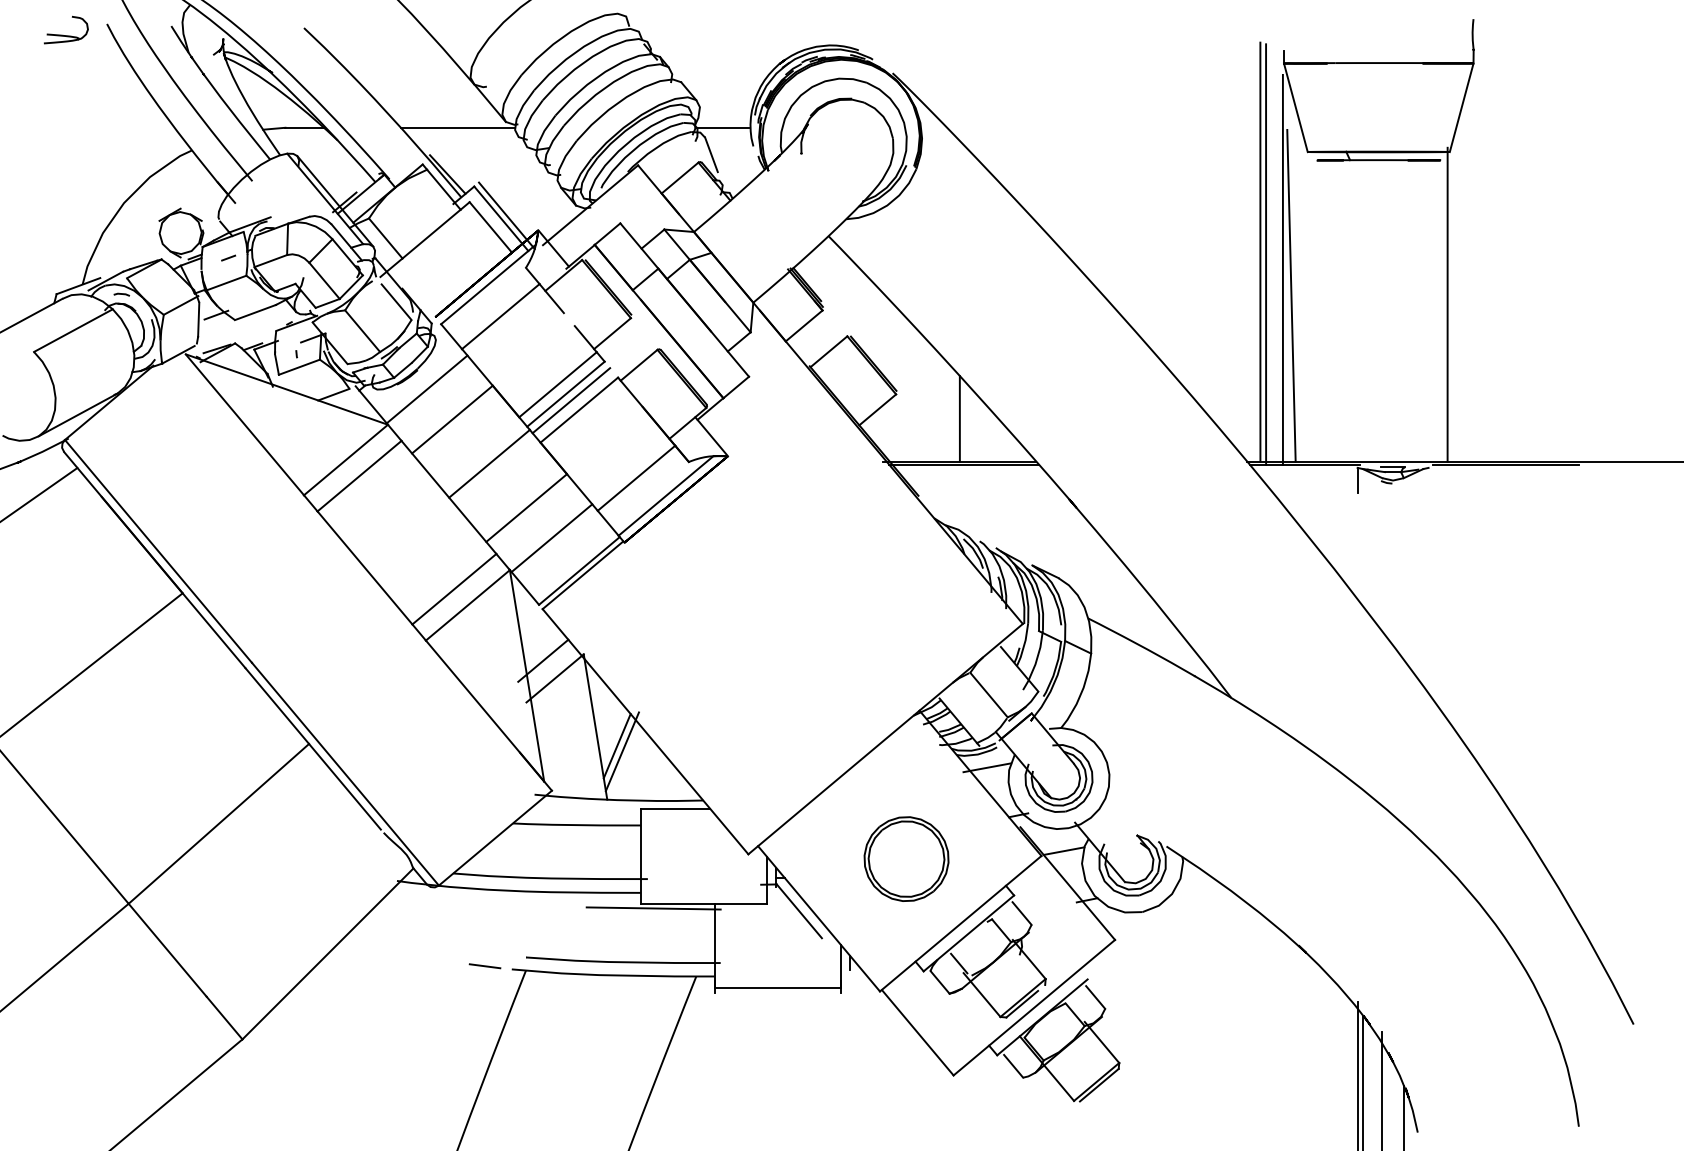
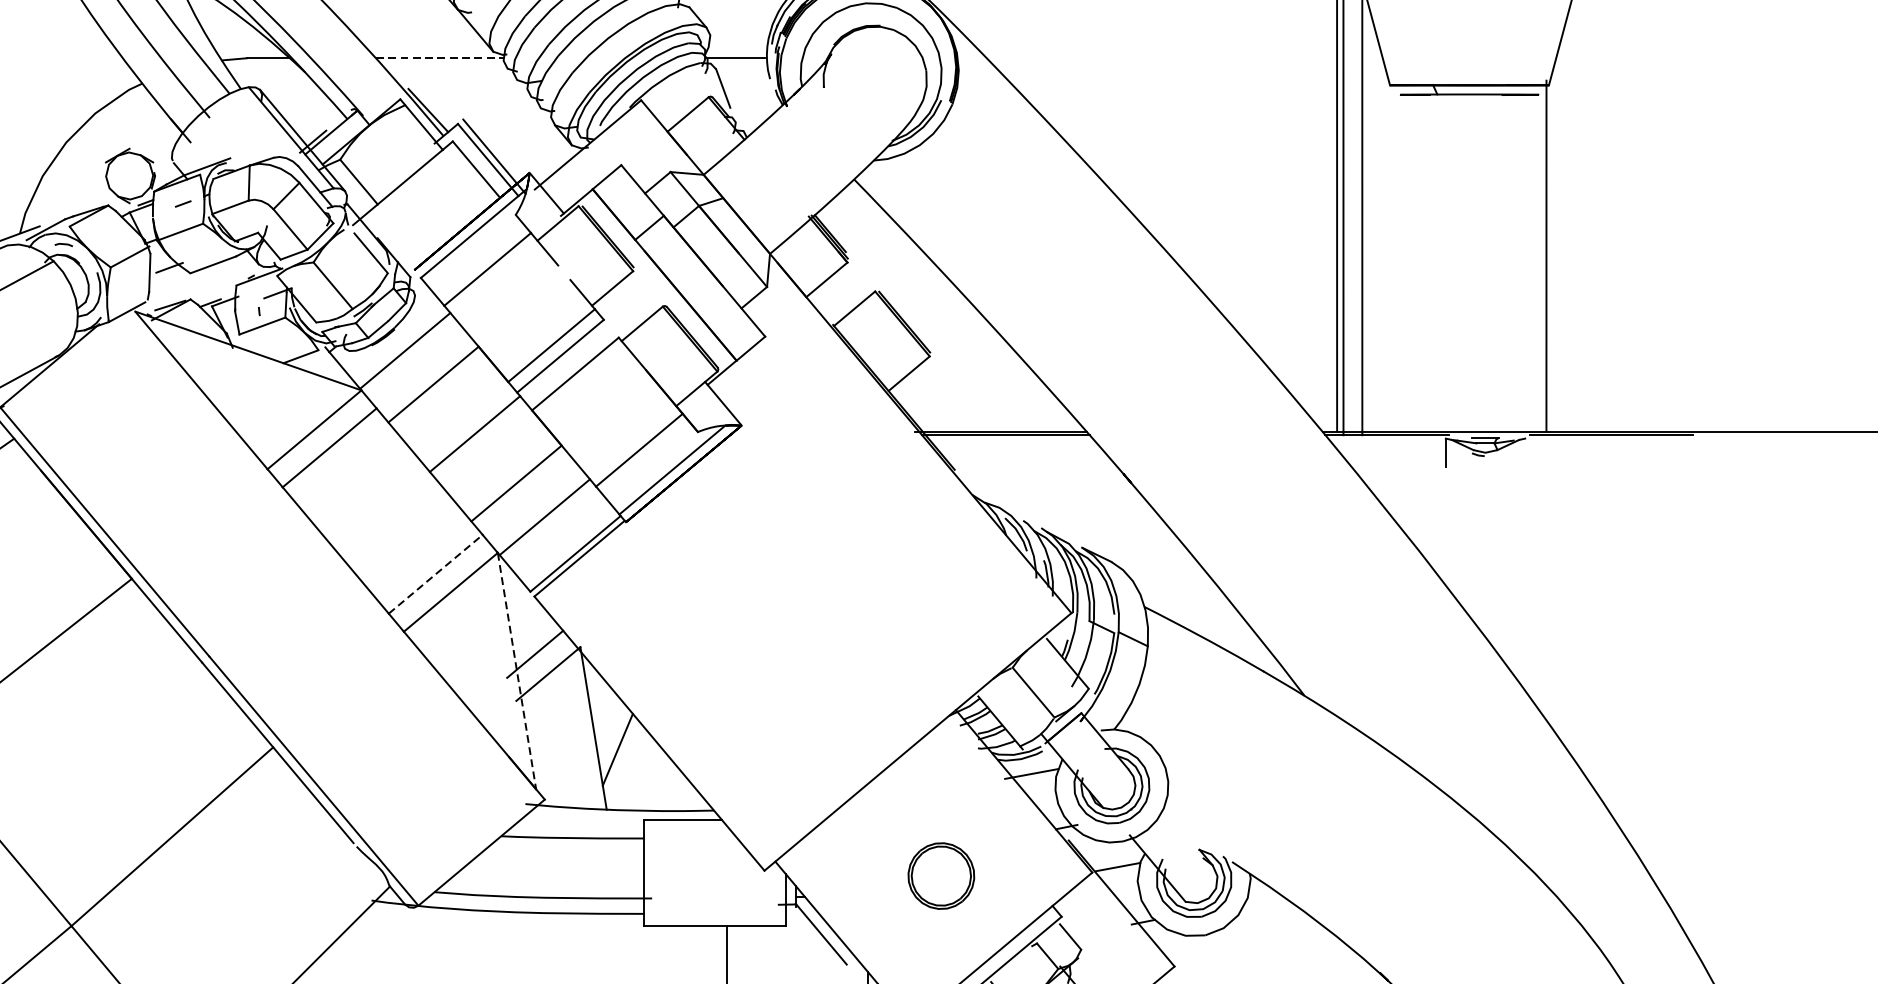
line: (458, 127) -> (440, 57), solid -> dashed
line: (1291, 295) -> (1371, 245), removed
line: (571, 400) -> (566, 363), removed
line: (959, 418) -> (1000, 383), removed
line: (454, 589) -> (435, 574), solid -> dashed
line: (527, 676) -> (517, 671), solid -> dashed
line: (621, 751) -> (622, 755), removed
part: (906, 858) -> (941, 875), size x0.7
line: (653, 908) -> (658, 931), removed

